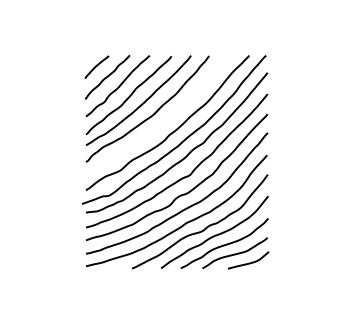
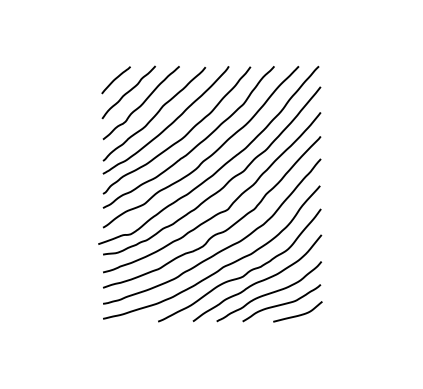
curve: (163, 121) -> (195, 145), added

